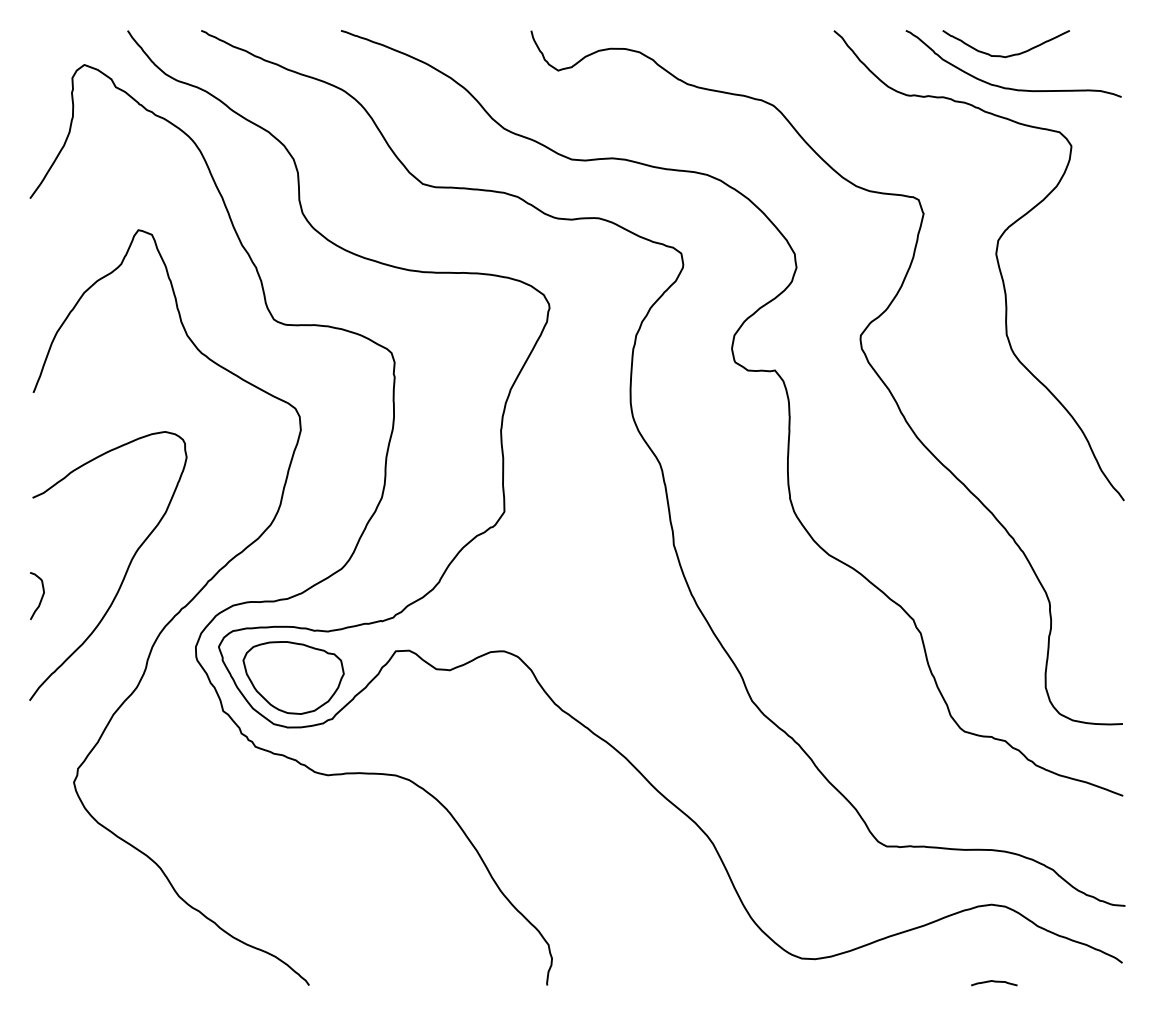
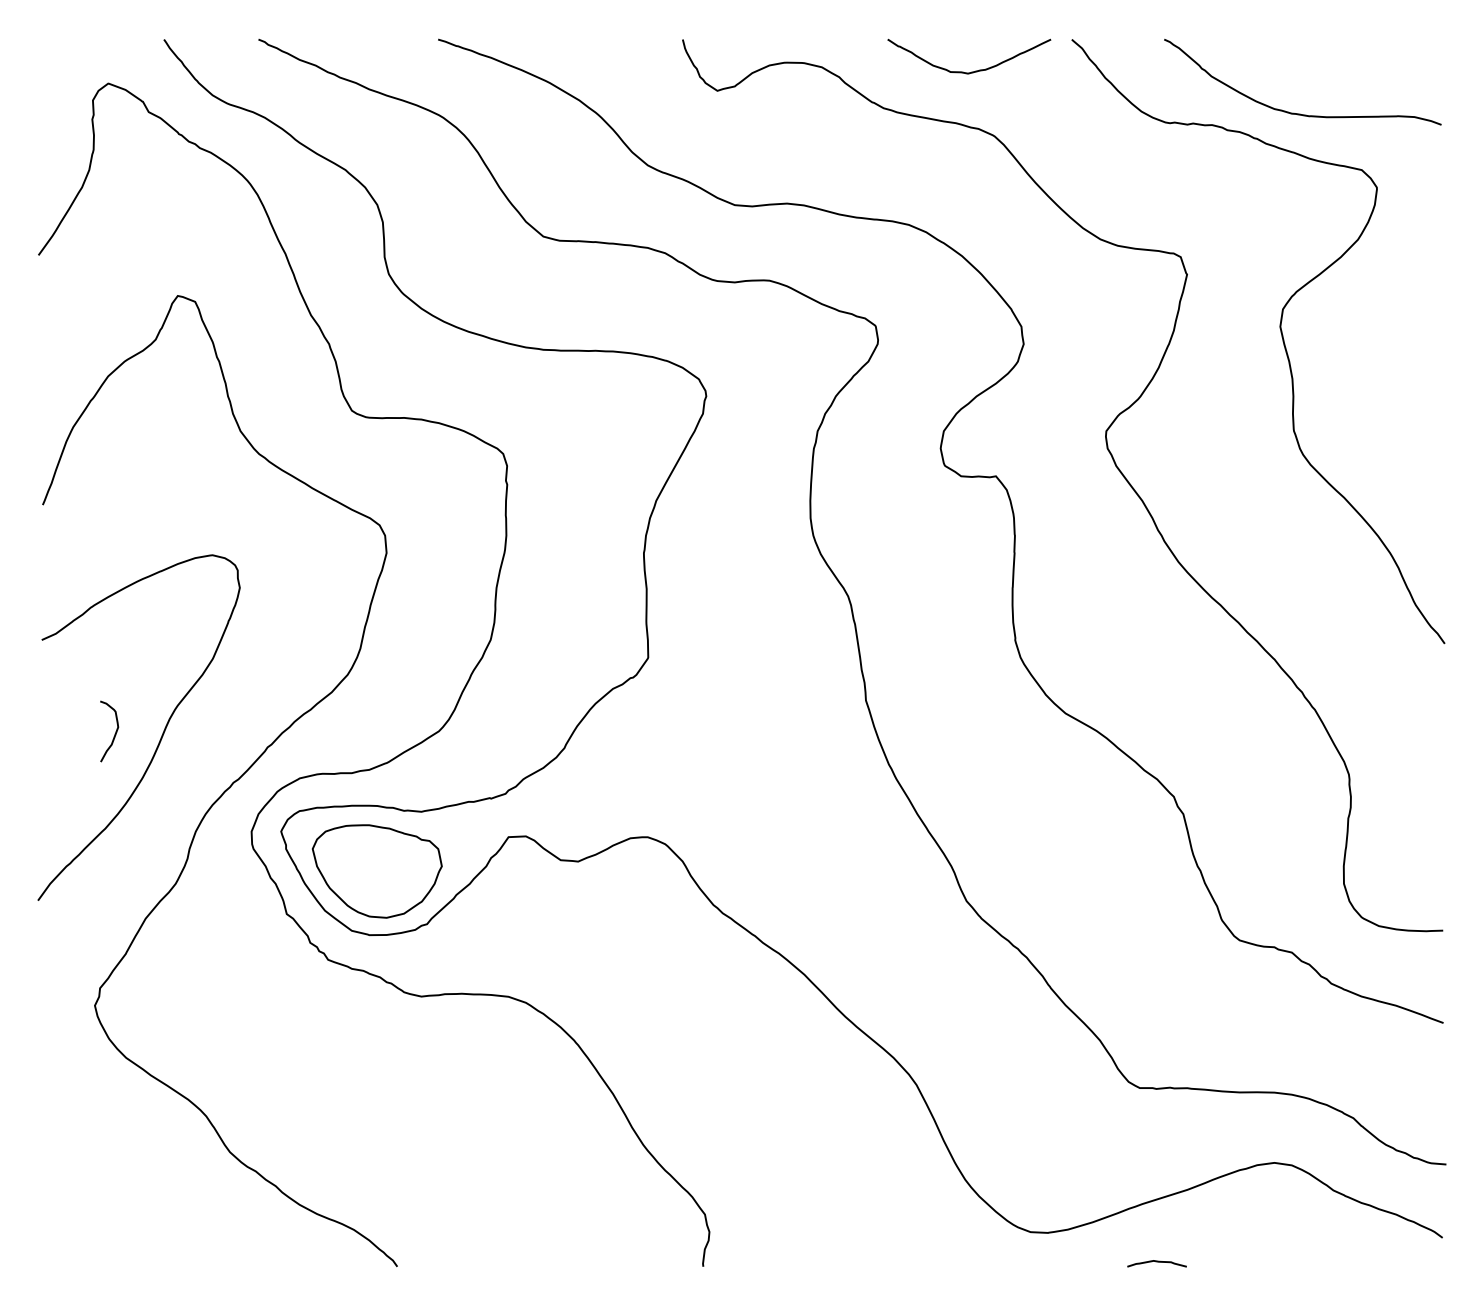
curve: (1007, 55) -> (970, 71), moved
curve: (41, 596) -> (114, 732), moved
curve: (994, 982) -> (1157, 1262), moved

